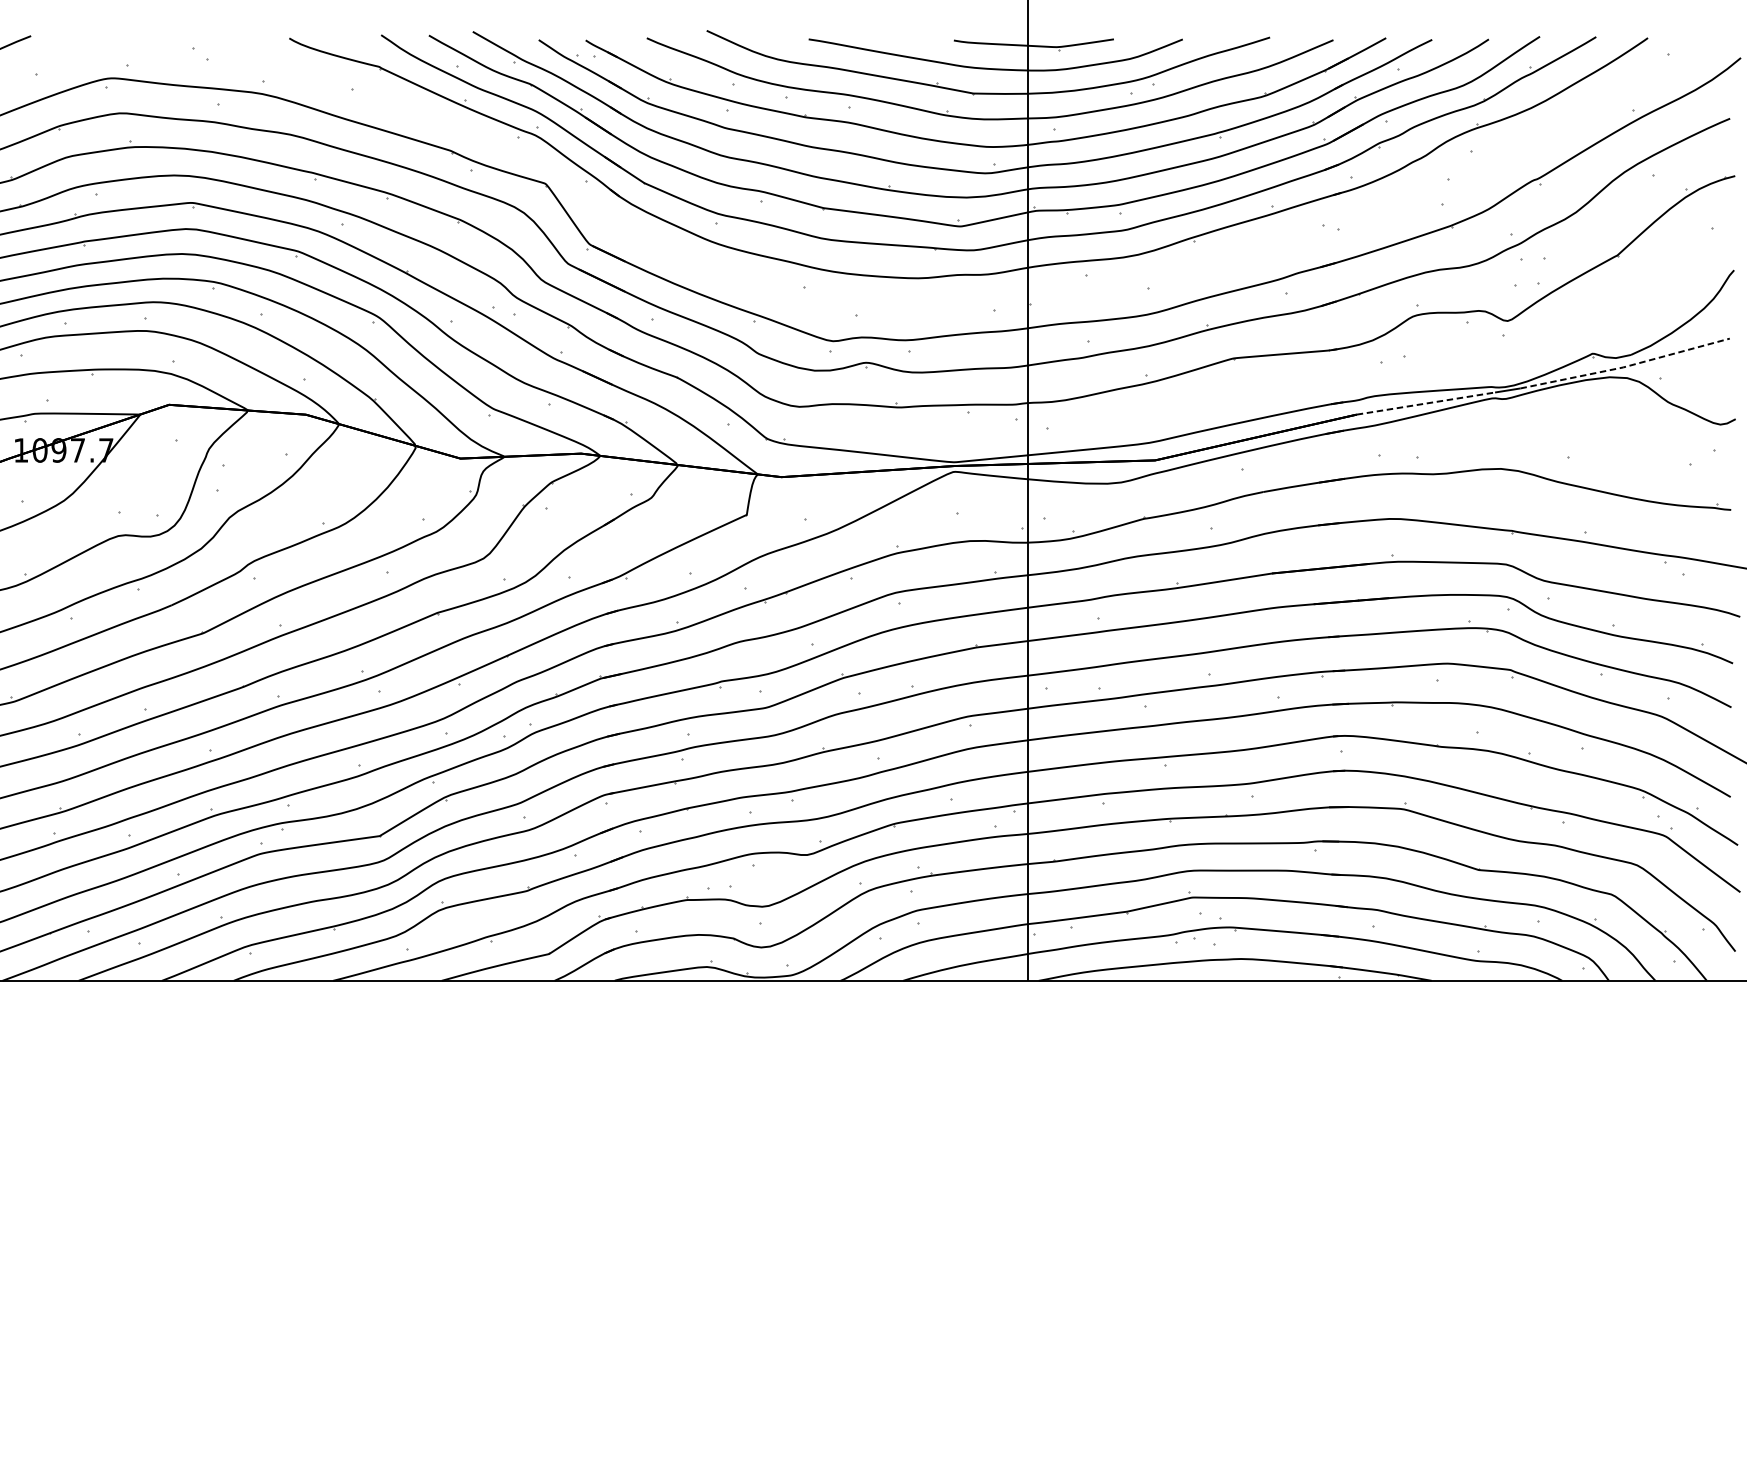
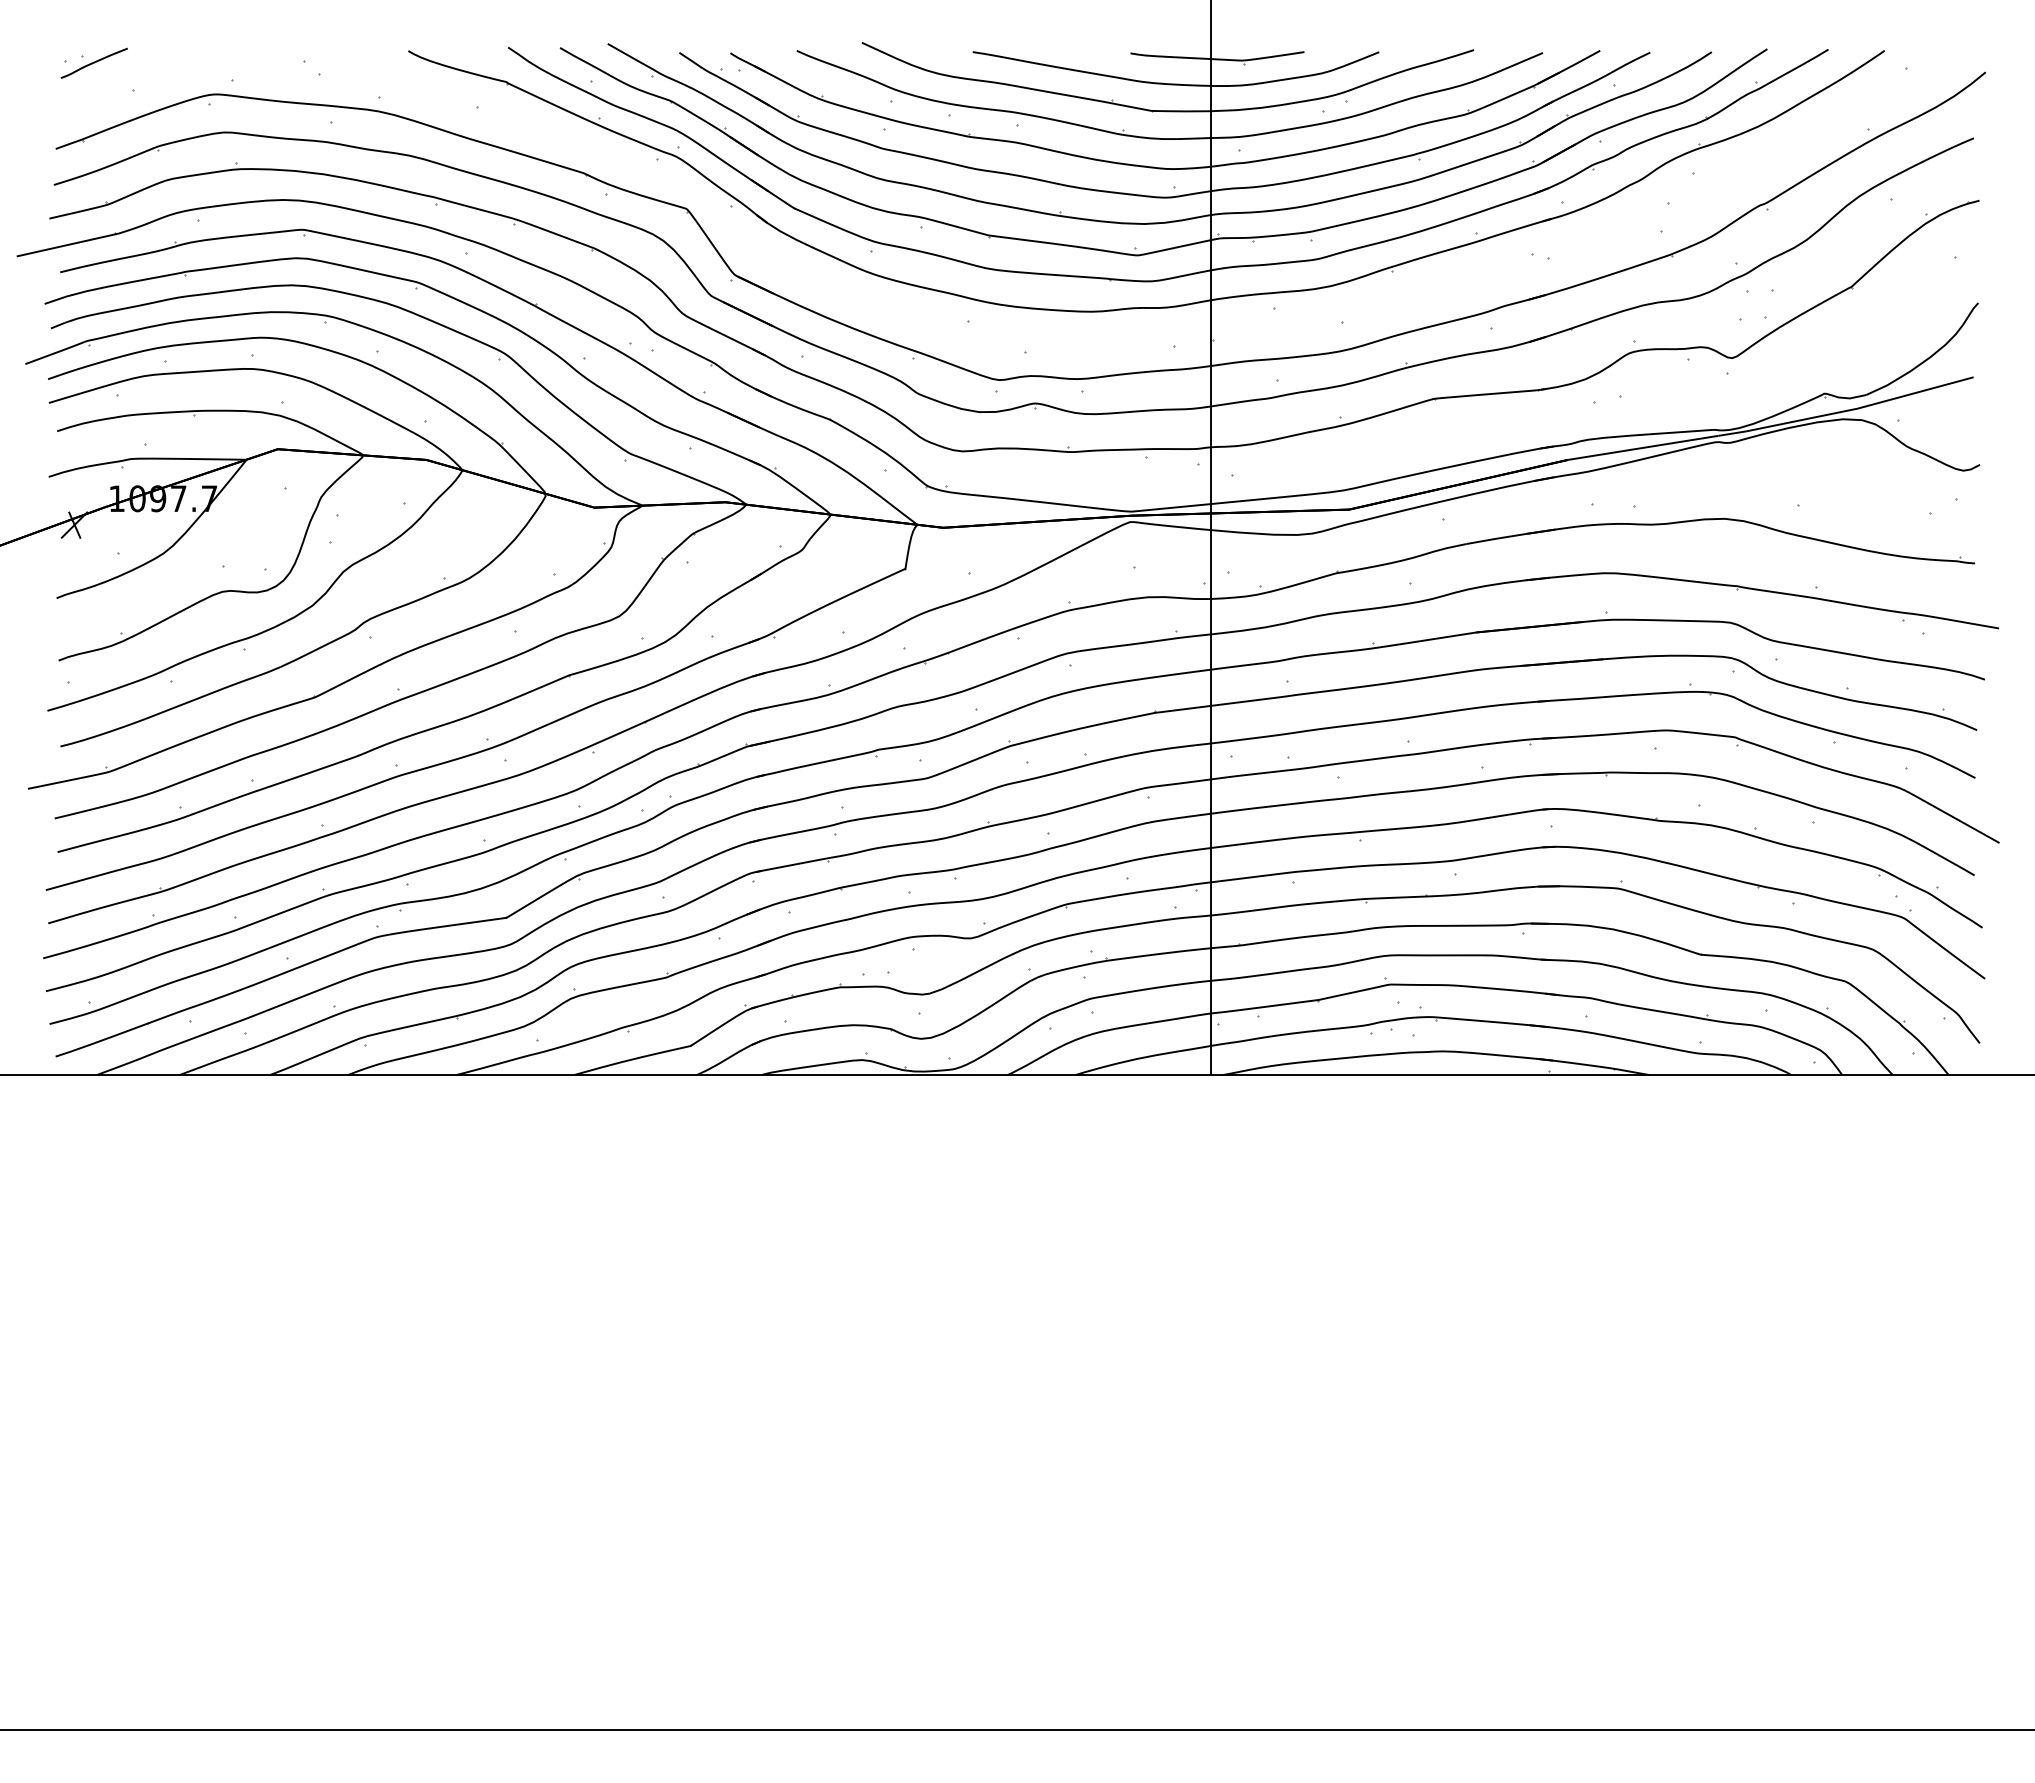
line: (1625, 366) -> (1860, 407), dashed -> solid
line: (1426, 403) -> (1643, 447), dashed -> solid

